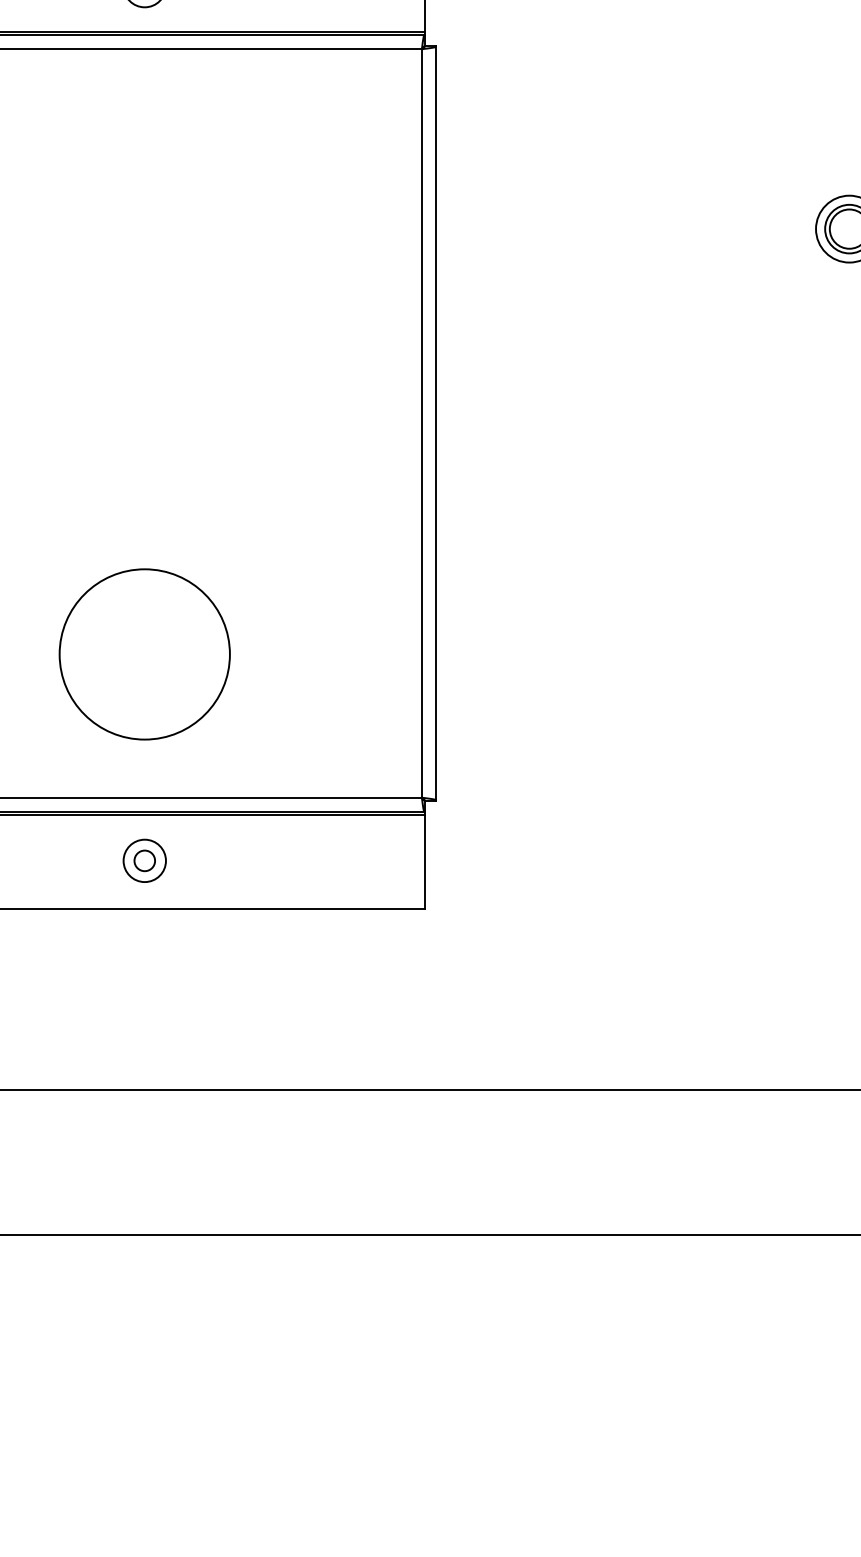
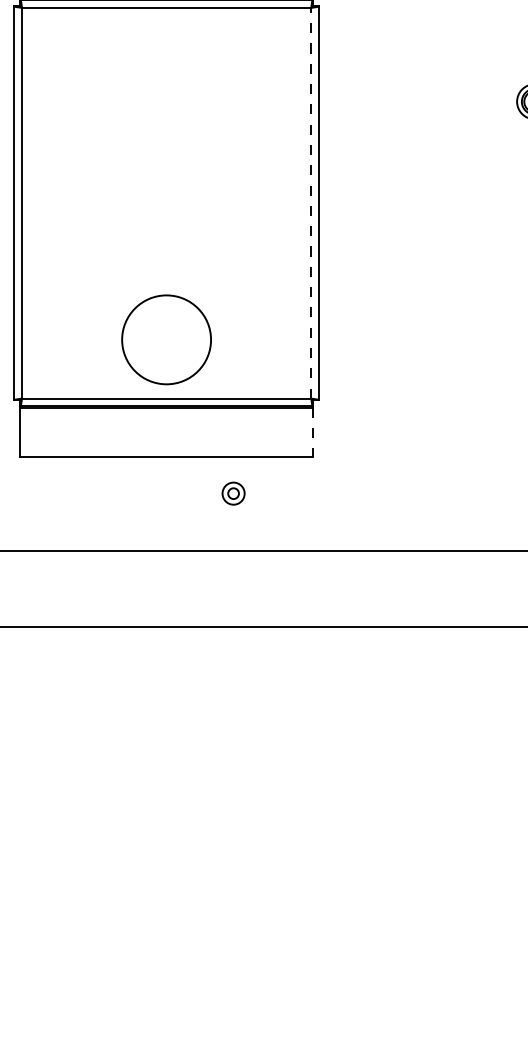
line: (422, 422) -> (311, 202), solid -> dashed
circle: (144, 653) -> (166, 339), moved
part: (144, 860) -> (233, 493), moved
line: (424, 862) -> (312, 432), solid -> dashed

